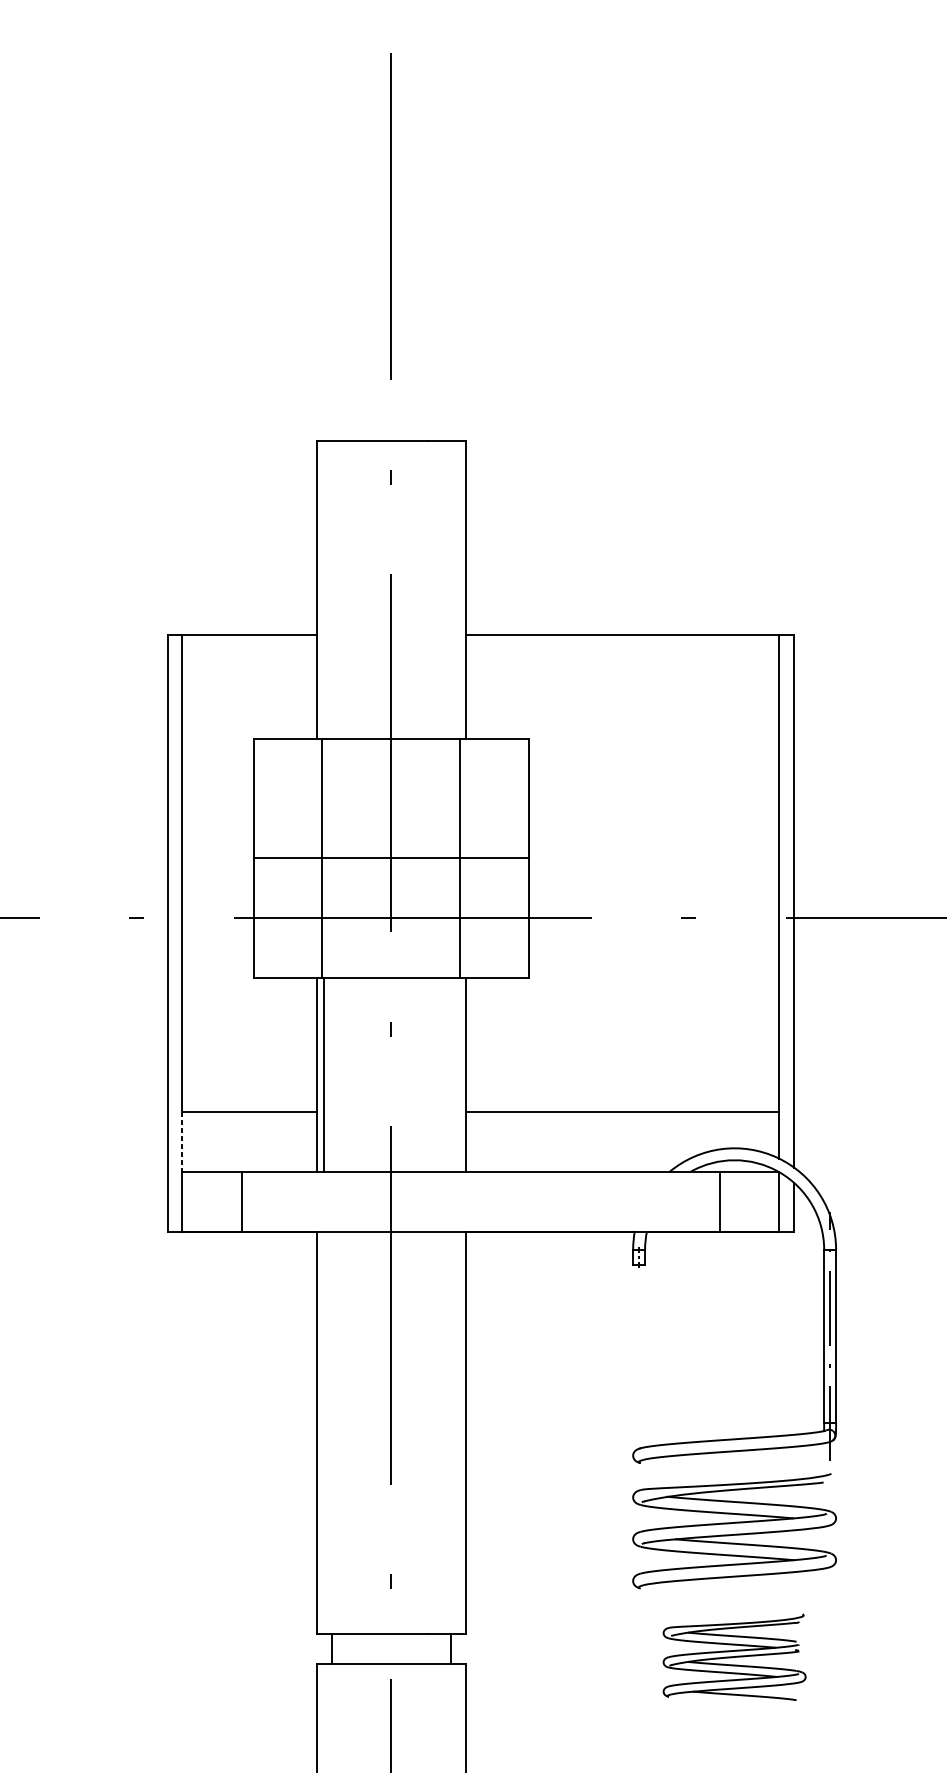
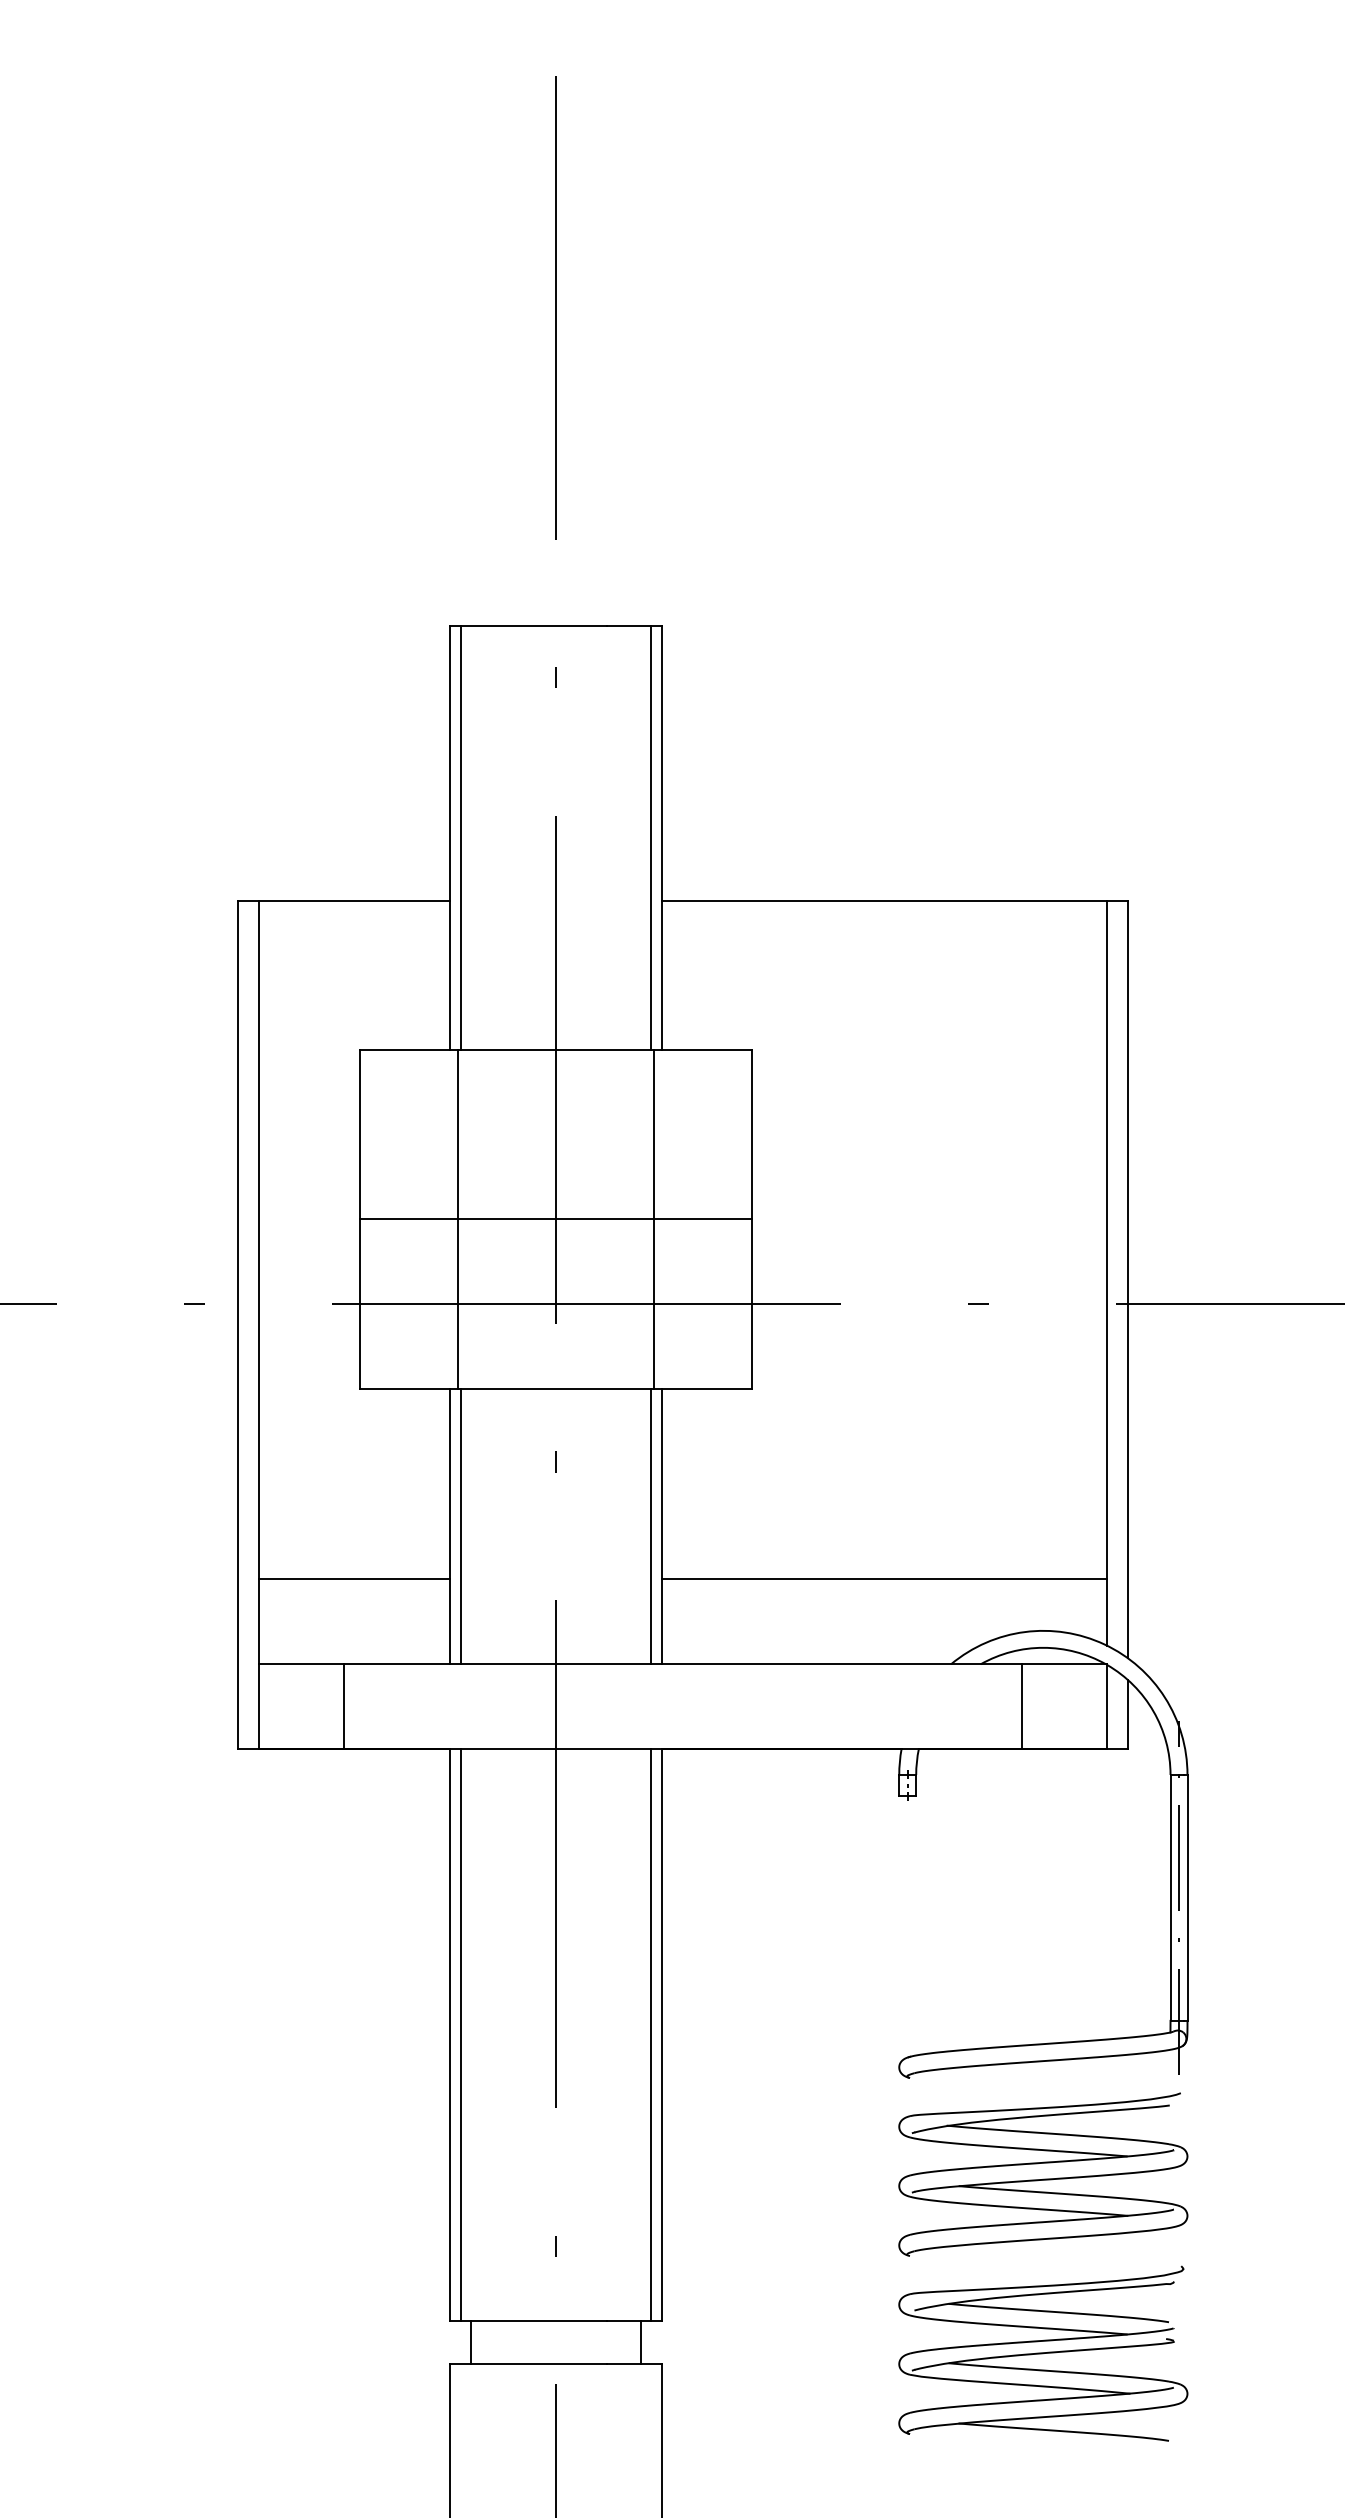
line: (324, 589) -> (460, 837), added
line: (458, 589) -> (651, 837), added
line: (458, 1074) -> (651, 1526), added
line: (182, 1142) -> (259, 1622), dashed -> solid
line: (324, 1433) -> (460, 2035), added
line: (458, 1433) -> (651, 2035), added
part: (734, 1657) -> (1043, 2353), size x1.43

